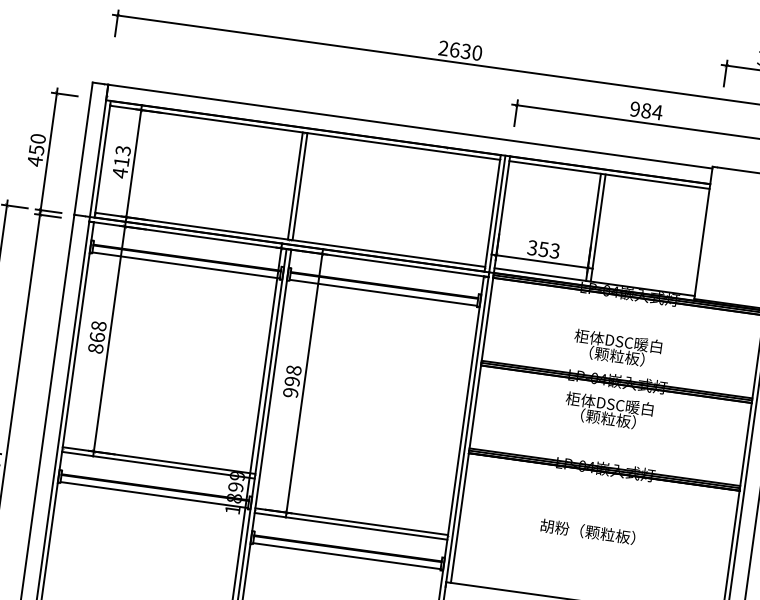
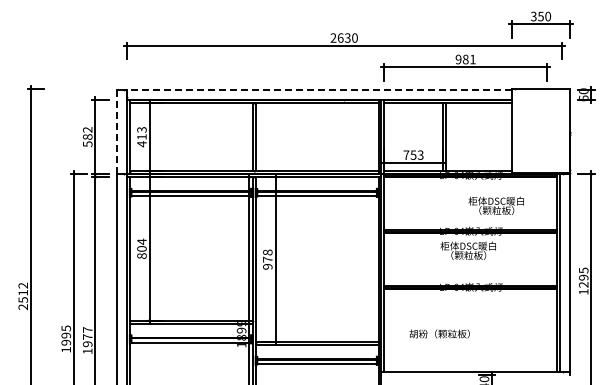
text: (656, 112) -> (472, 59), 984 -> 981
line: (410, 125) -> (319, 89), solid -> dashed
line: (82, 149) -> (116, 132), solid -> dashed
text: (36, 150) -> (87, 137), 450 -> 582
text: (532, 246) -> (406, 154), 353 -> 753
text: (97, 330) -> (141, 244), 868 -> 804
text: (616, 347) -> (495, 205), moved
text: (291, 381) -> (267, 259), 998 -> 978
text: (587, 531) -> (439, 333), moved

